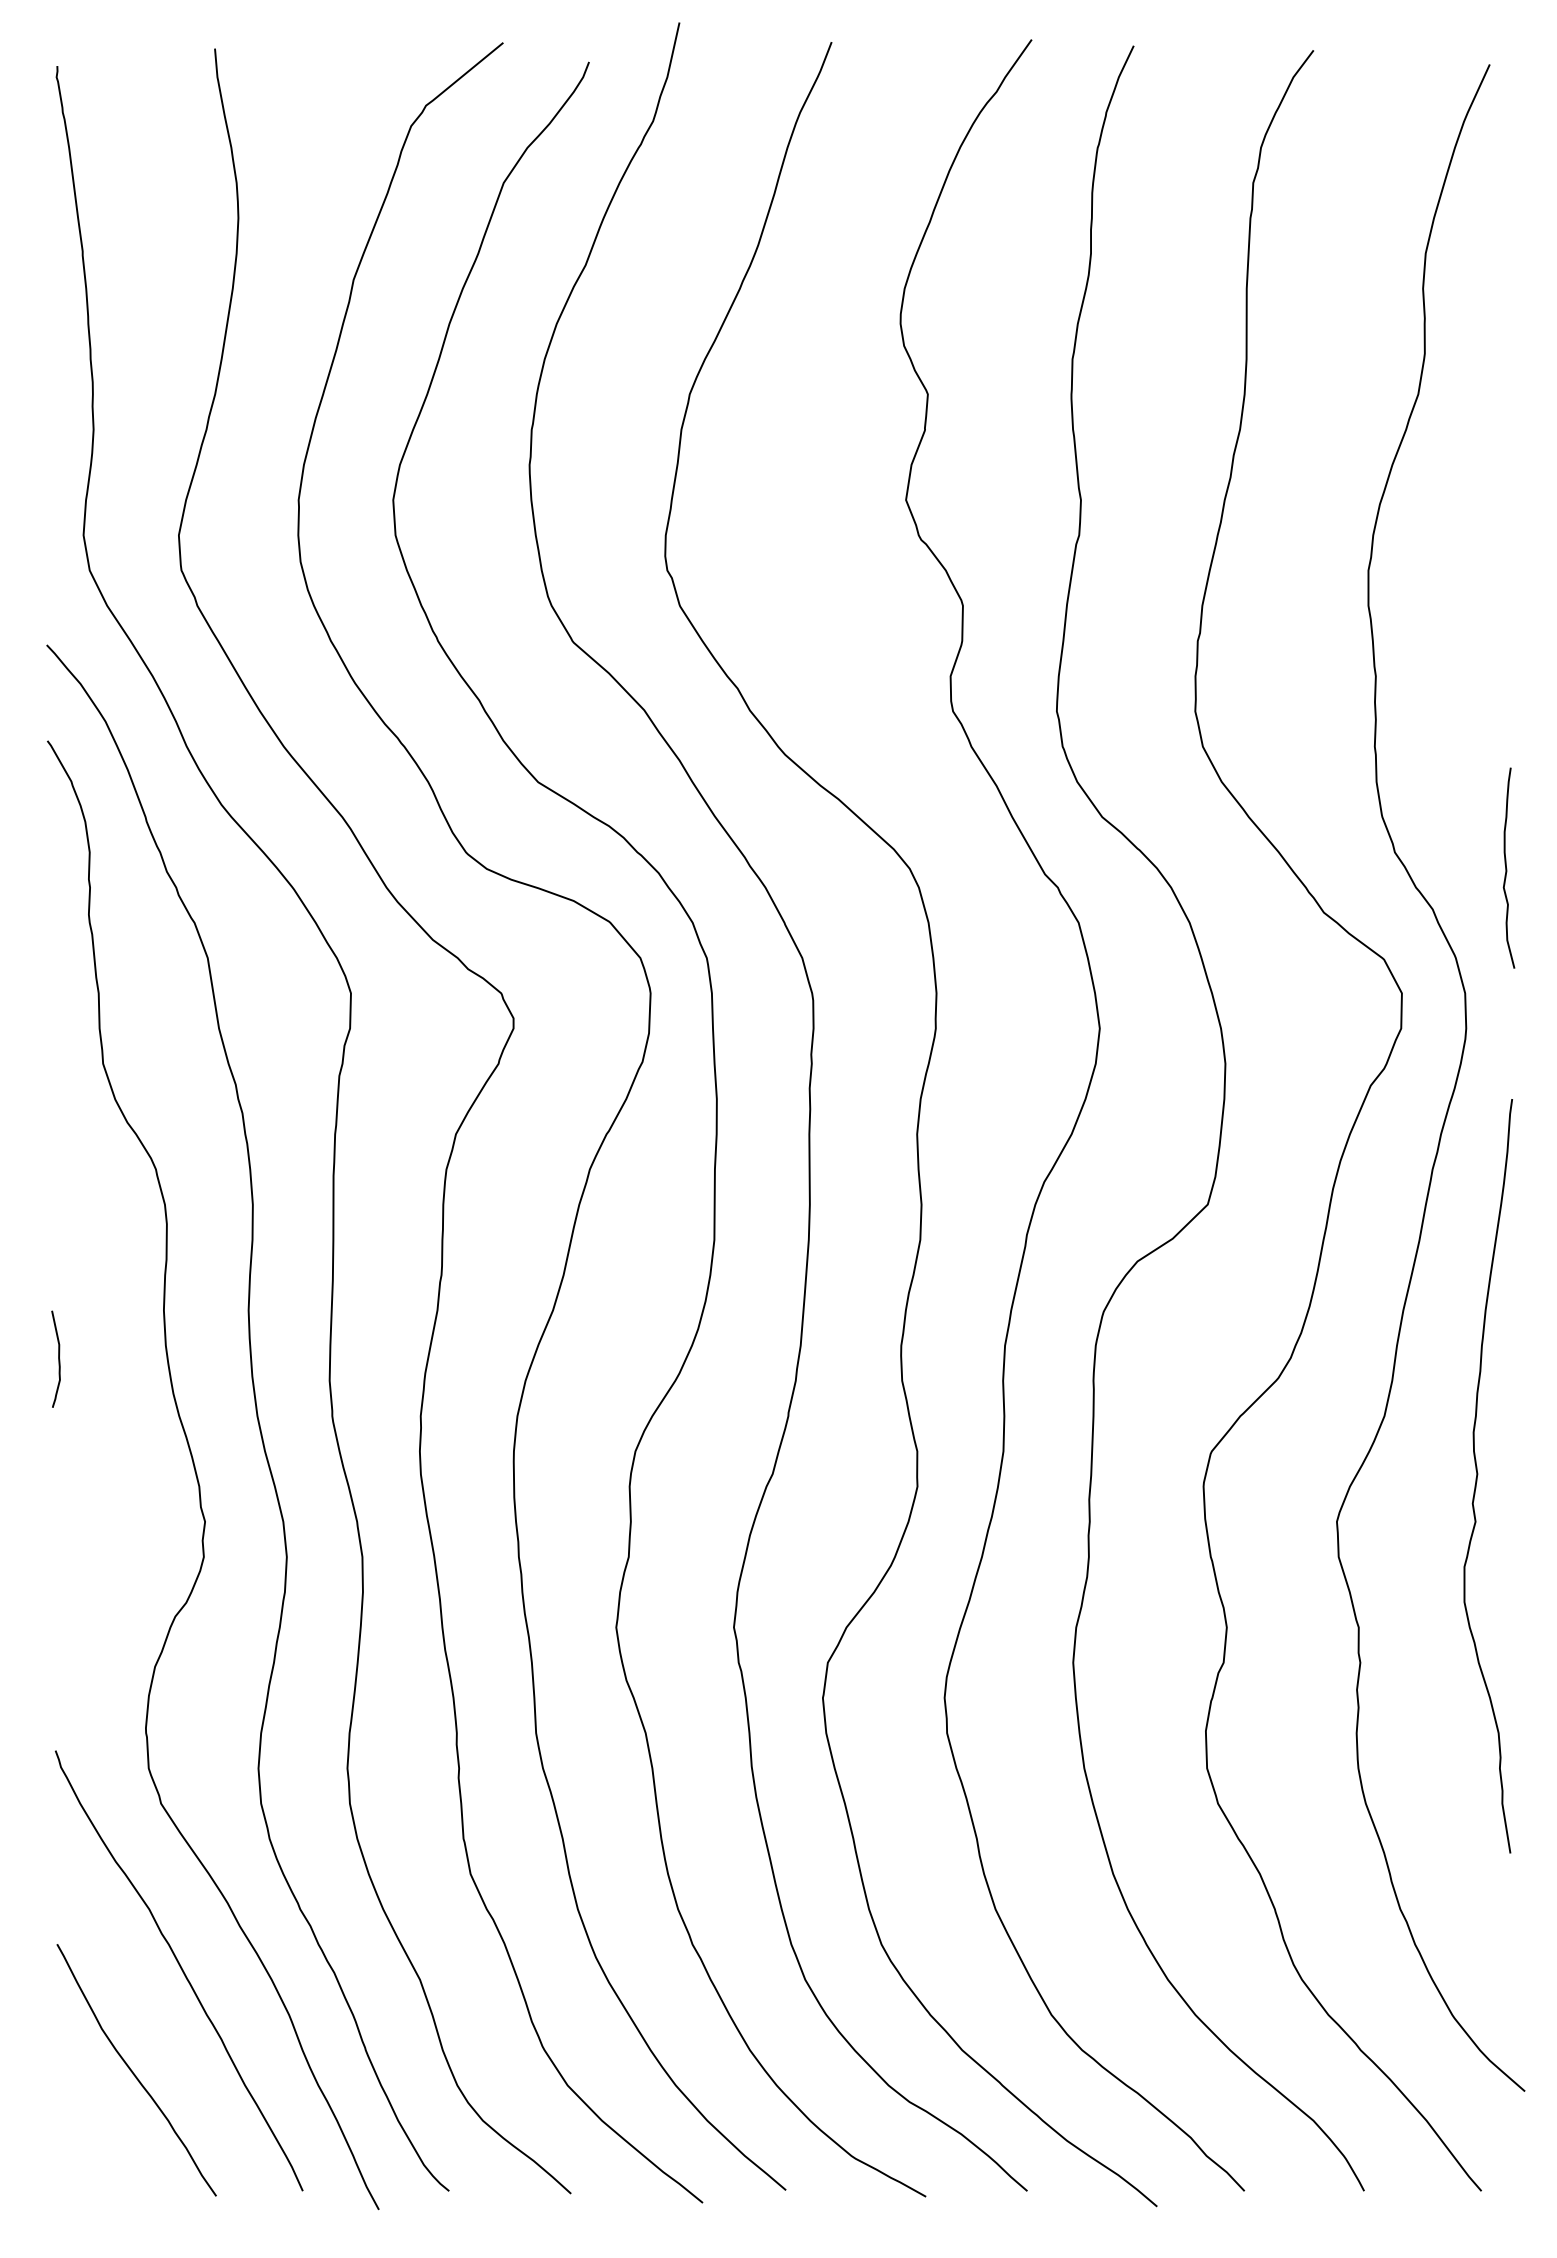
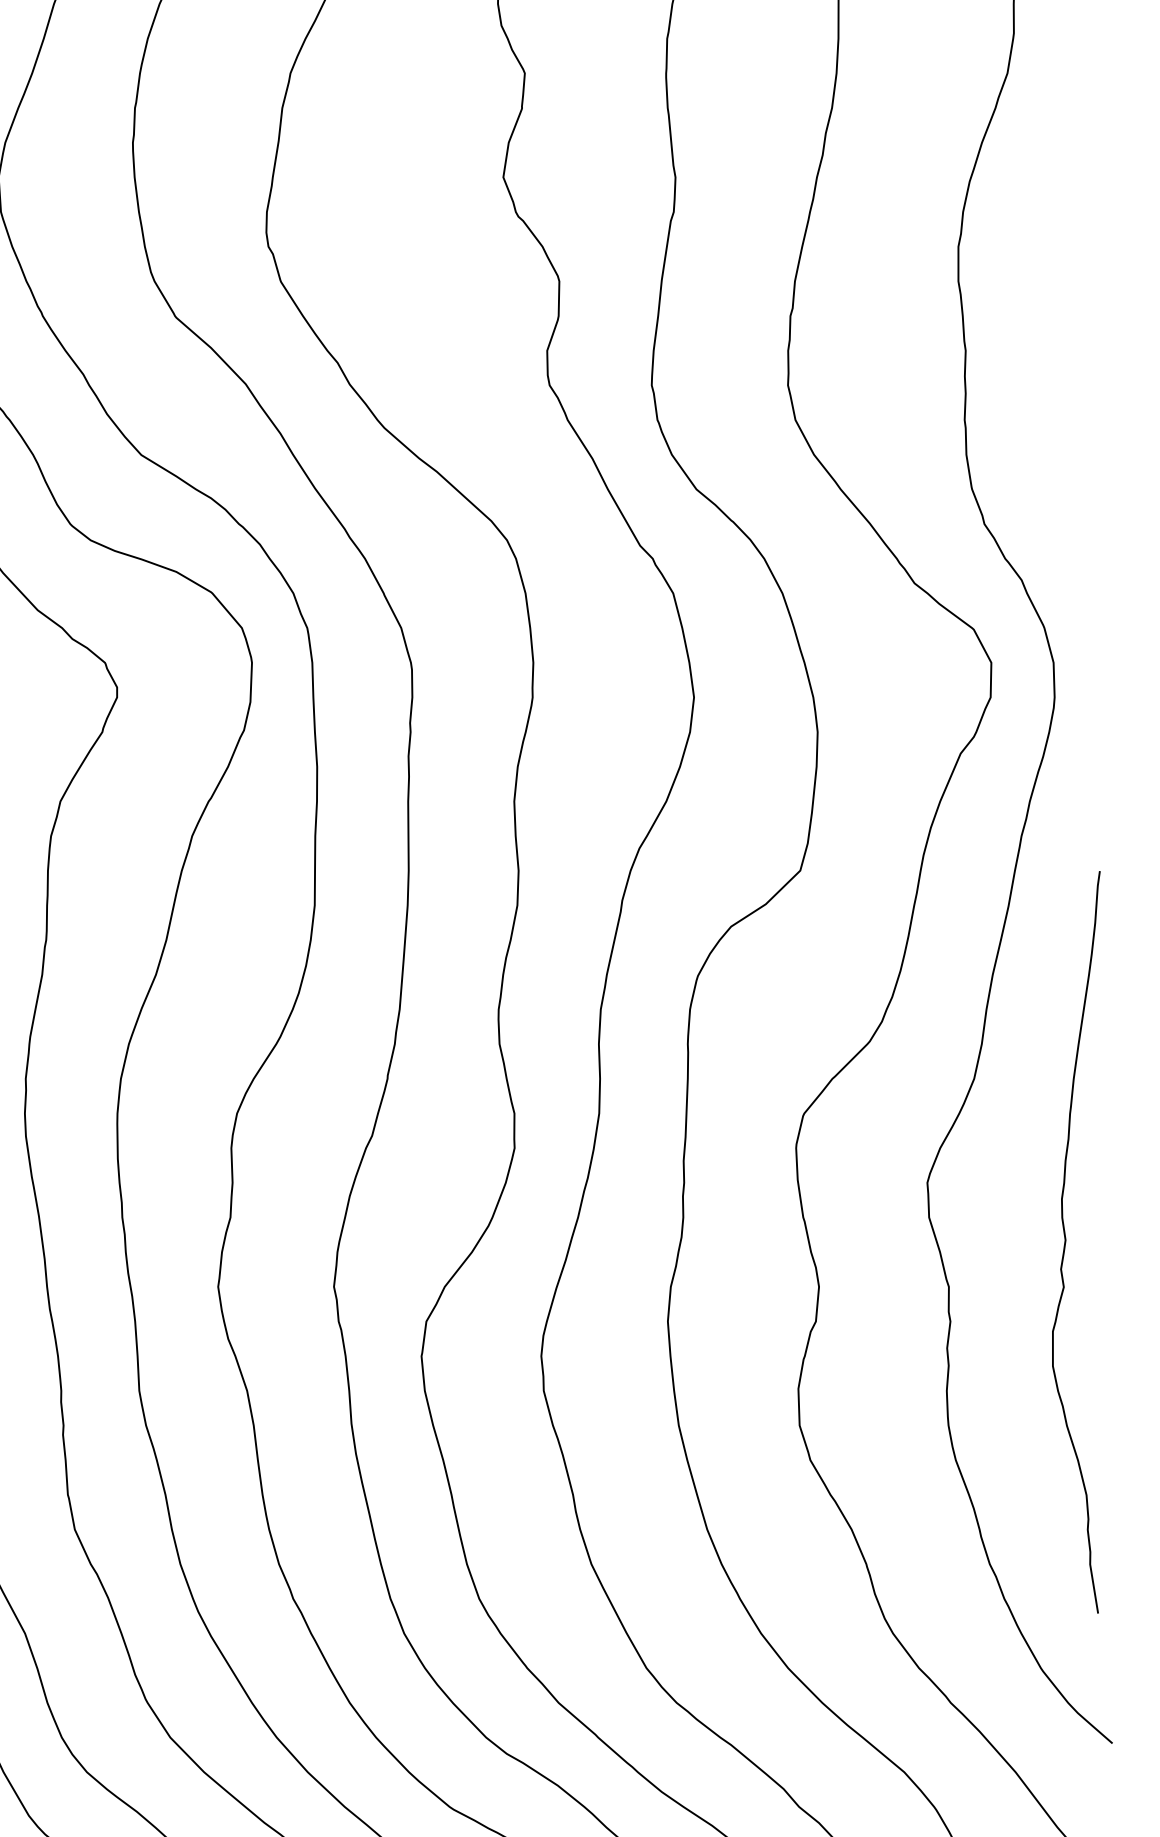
curve: (1507, 868) -> (1095, 539), removed
curve: (1478, 1474) -> (1066, 1240), moved

